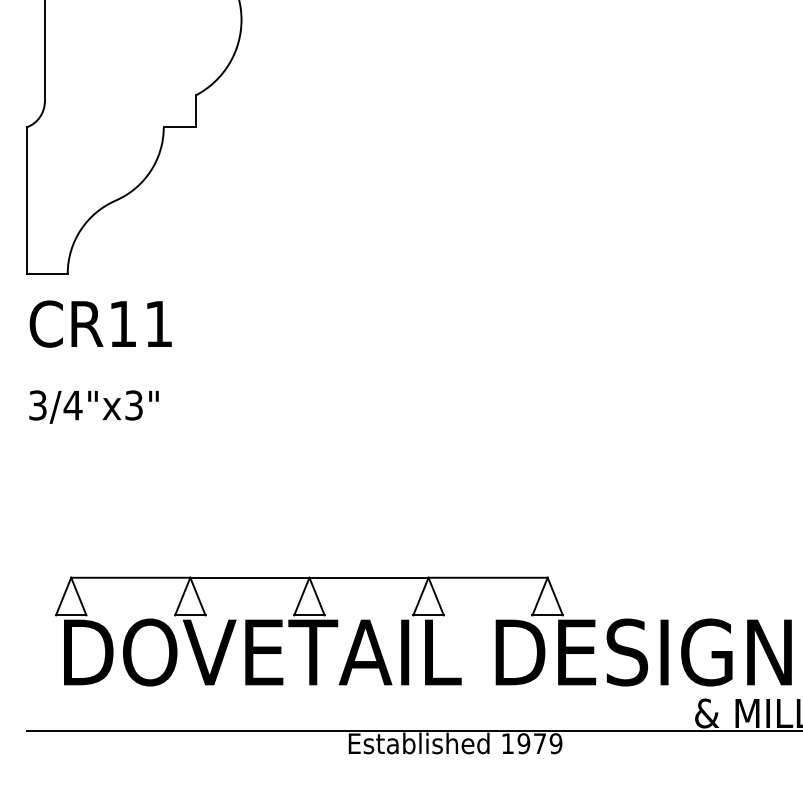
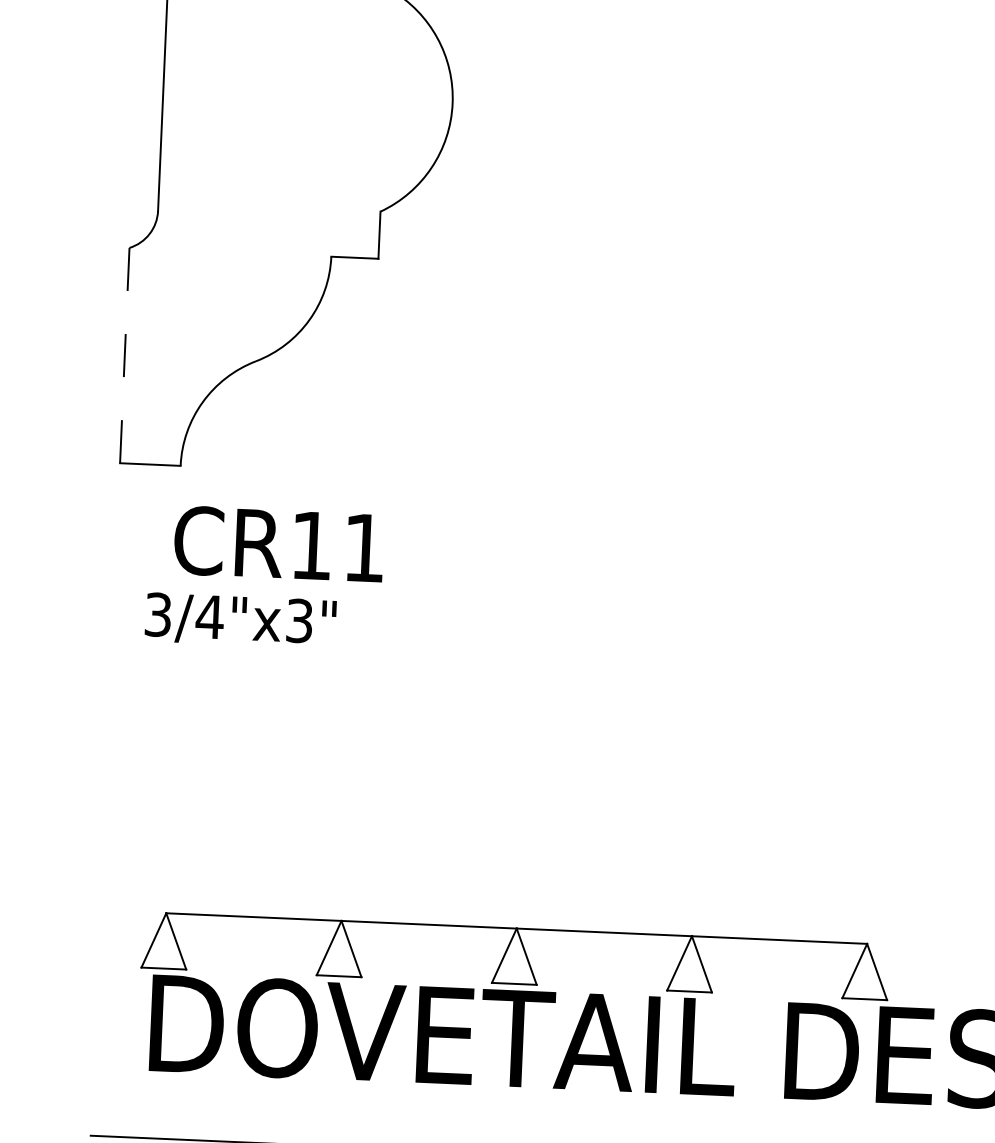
line: (26, 200) -> (124, 355), solid -> dashed
text: (100, 323) -> (278, 543), moved
text: (93, 406) -> (239, 619), moved

